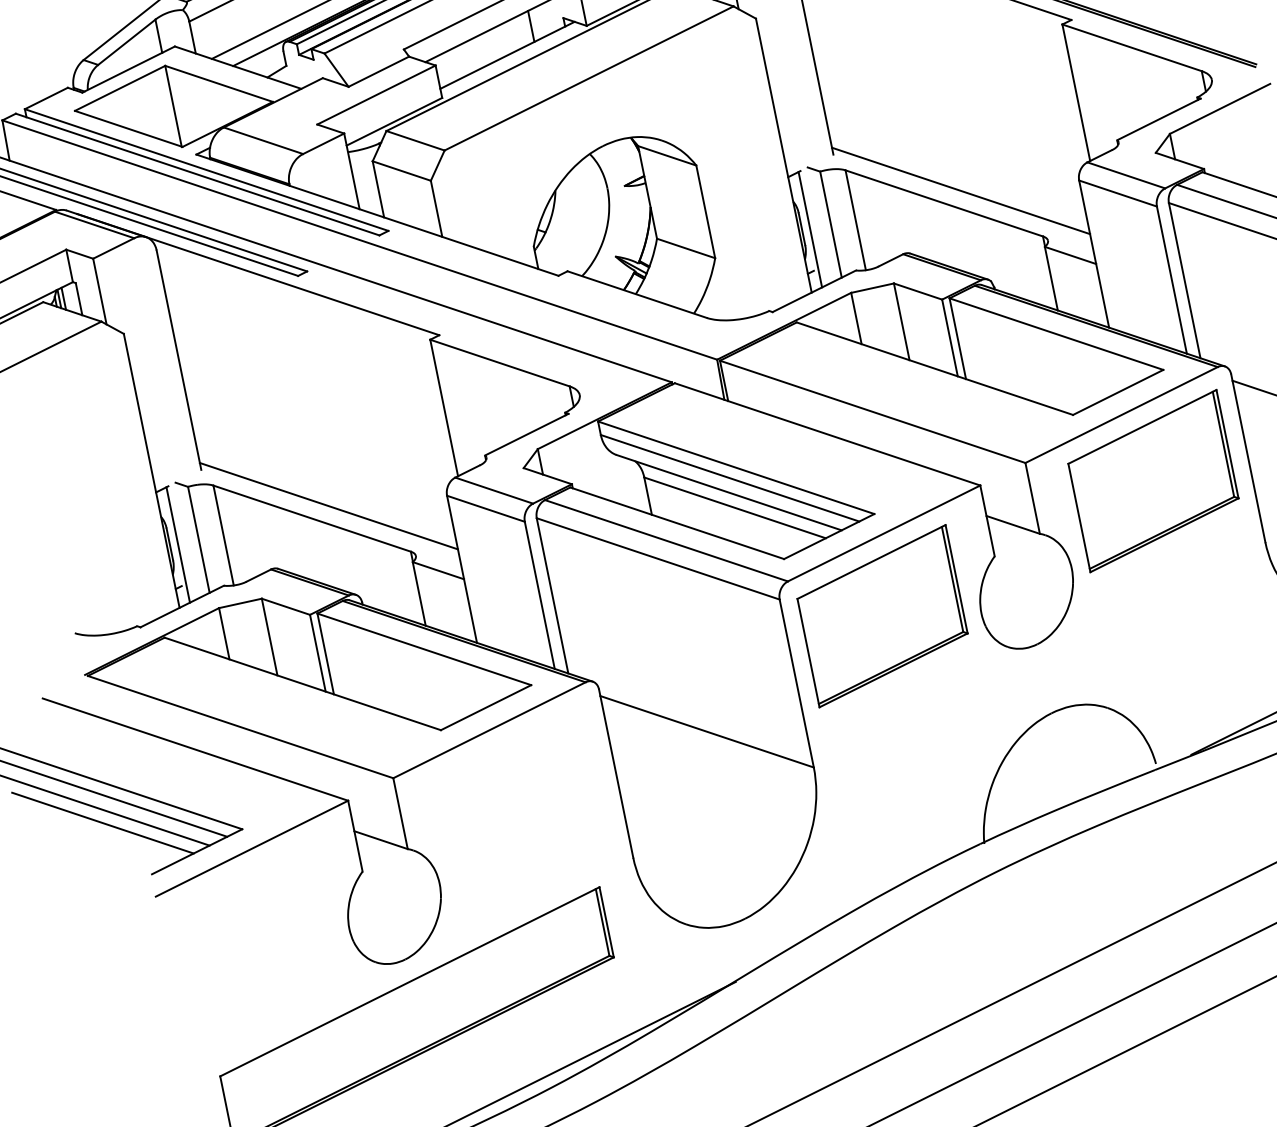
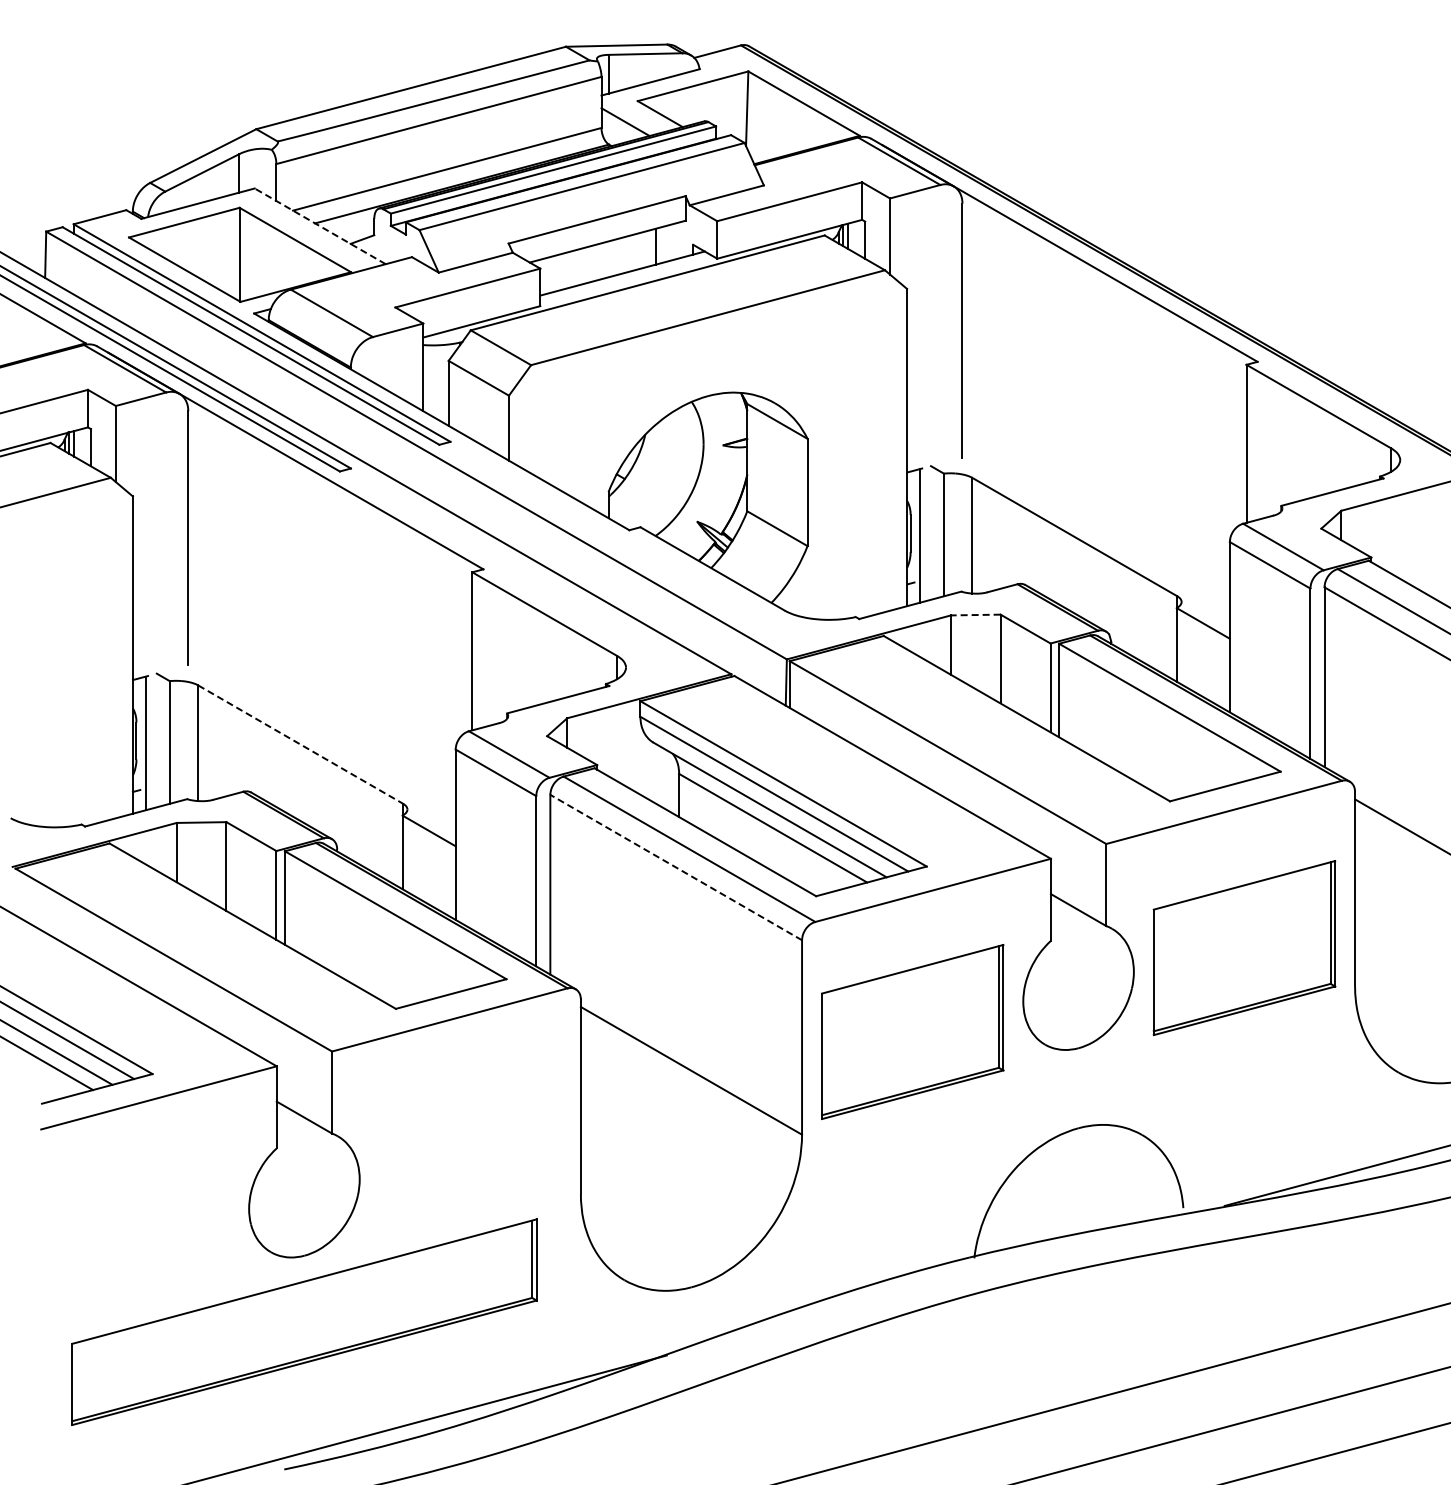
line: (238, 67) -> (320, 226), solid -> dashed
line: (960, 190) -> (1095, 526), removed
line: (872, 288) -> (975, 615), solid -> dashed
part: (1153, 481) -> (1244, 948), moved
line: (328, 506) -> (321, 734), removed
line: (312, 518) -> (300, 744), solid -> dashed
line: (657, 558) -> (675, 867), solid -> dashed
part: (882, 615) -> (912, 1031), moved

